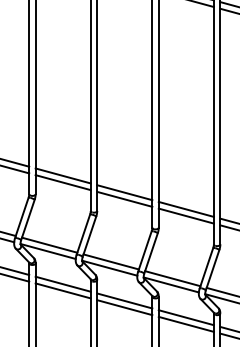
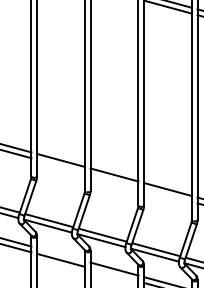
line: (62, 182) -> (60, 166), removed
line: (124, 198) -> (114, 180), removed
line: (185, 215) -> (167, 194), removed
line: (62, 283) -> (60, 253), removed
line: (124, 307) -> (114, 274), removed

